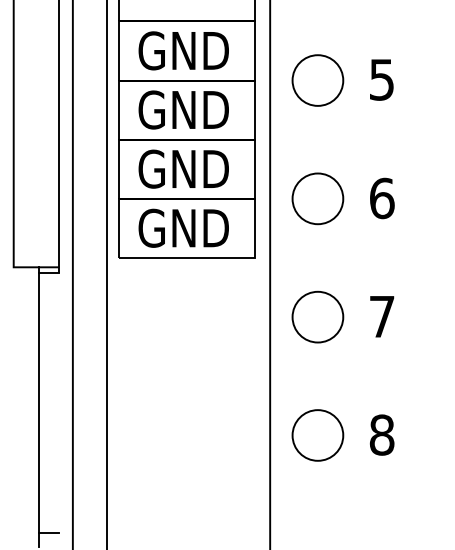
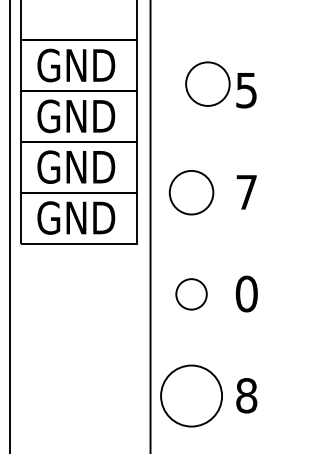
circle: (317, 80) -> (207, 84), moved
text: (382, 198) -> (247, 192), 6 -> 7
circle: (317, 316) -> (191, 293), size x0.7
text: (382, 316) -> (247, 293), 7 -> 0
circle: (317, 435) -> (191, 396), size x1.4

